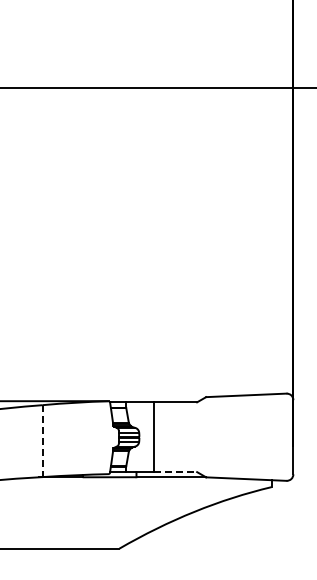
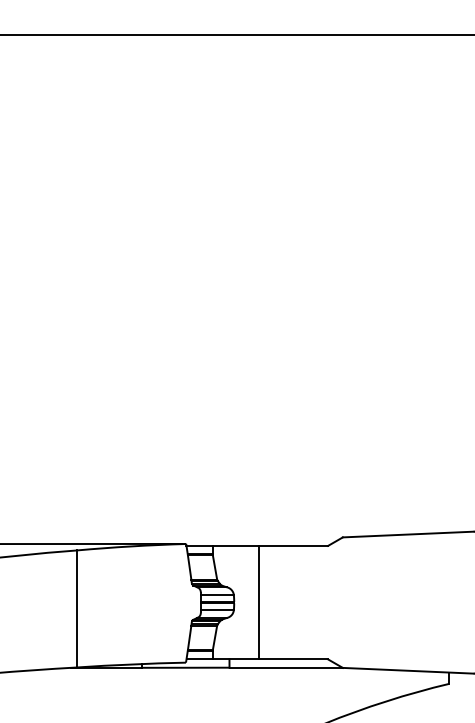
line: (42, 441) -> (76, 609), dashed -> solid
line: (176, 472) -> (294, 660), dashed -> solid

